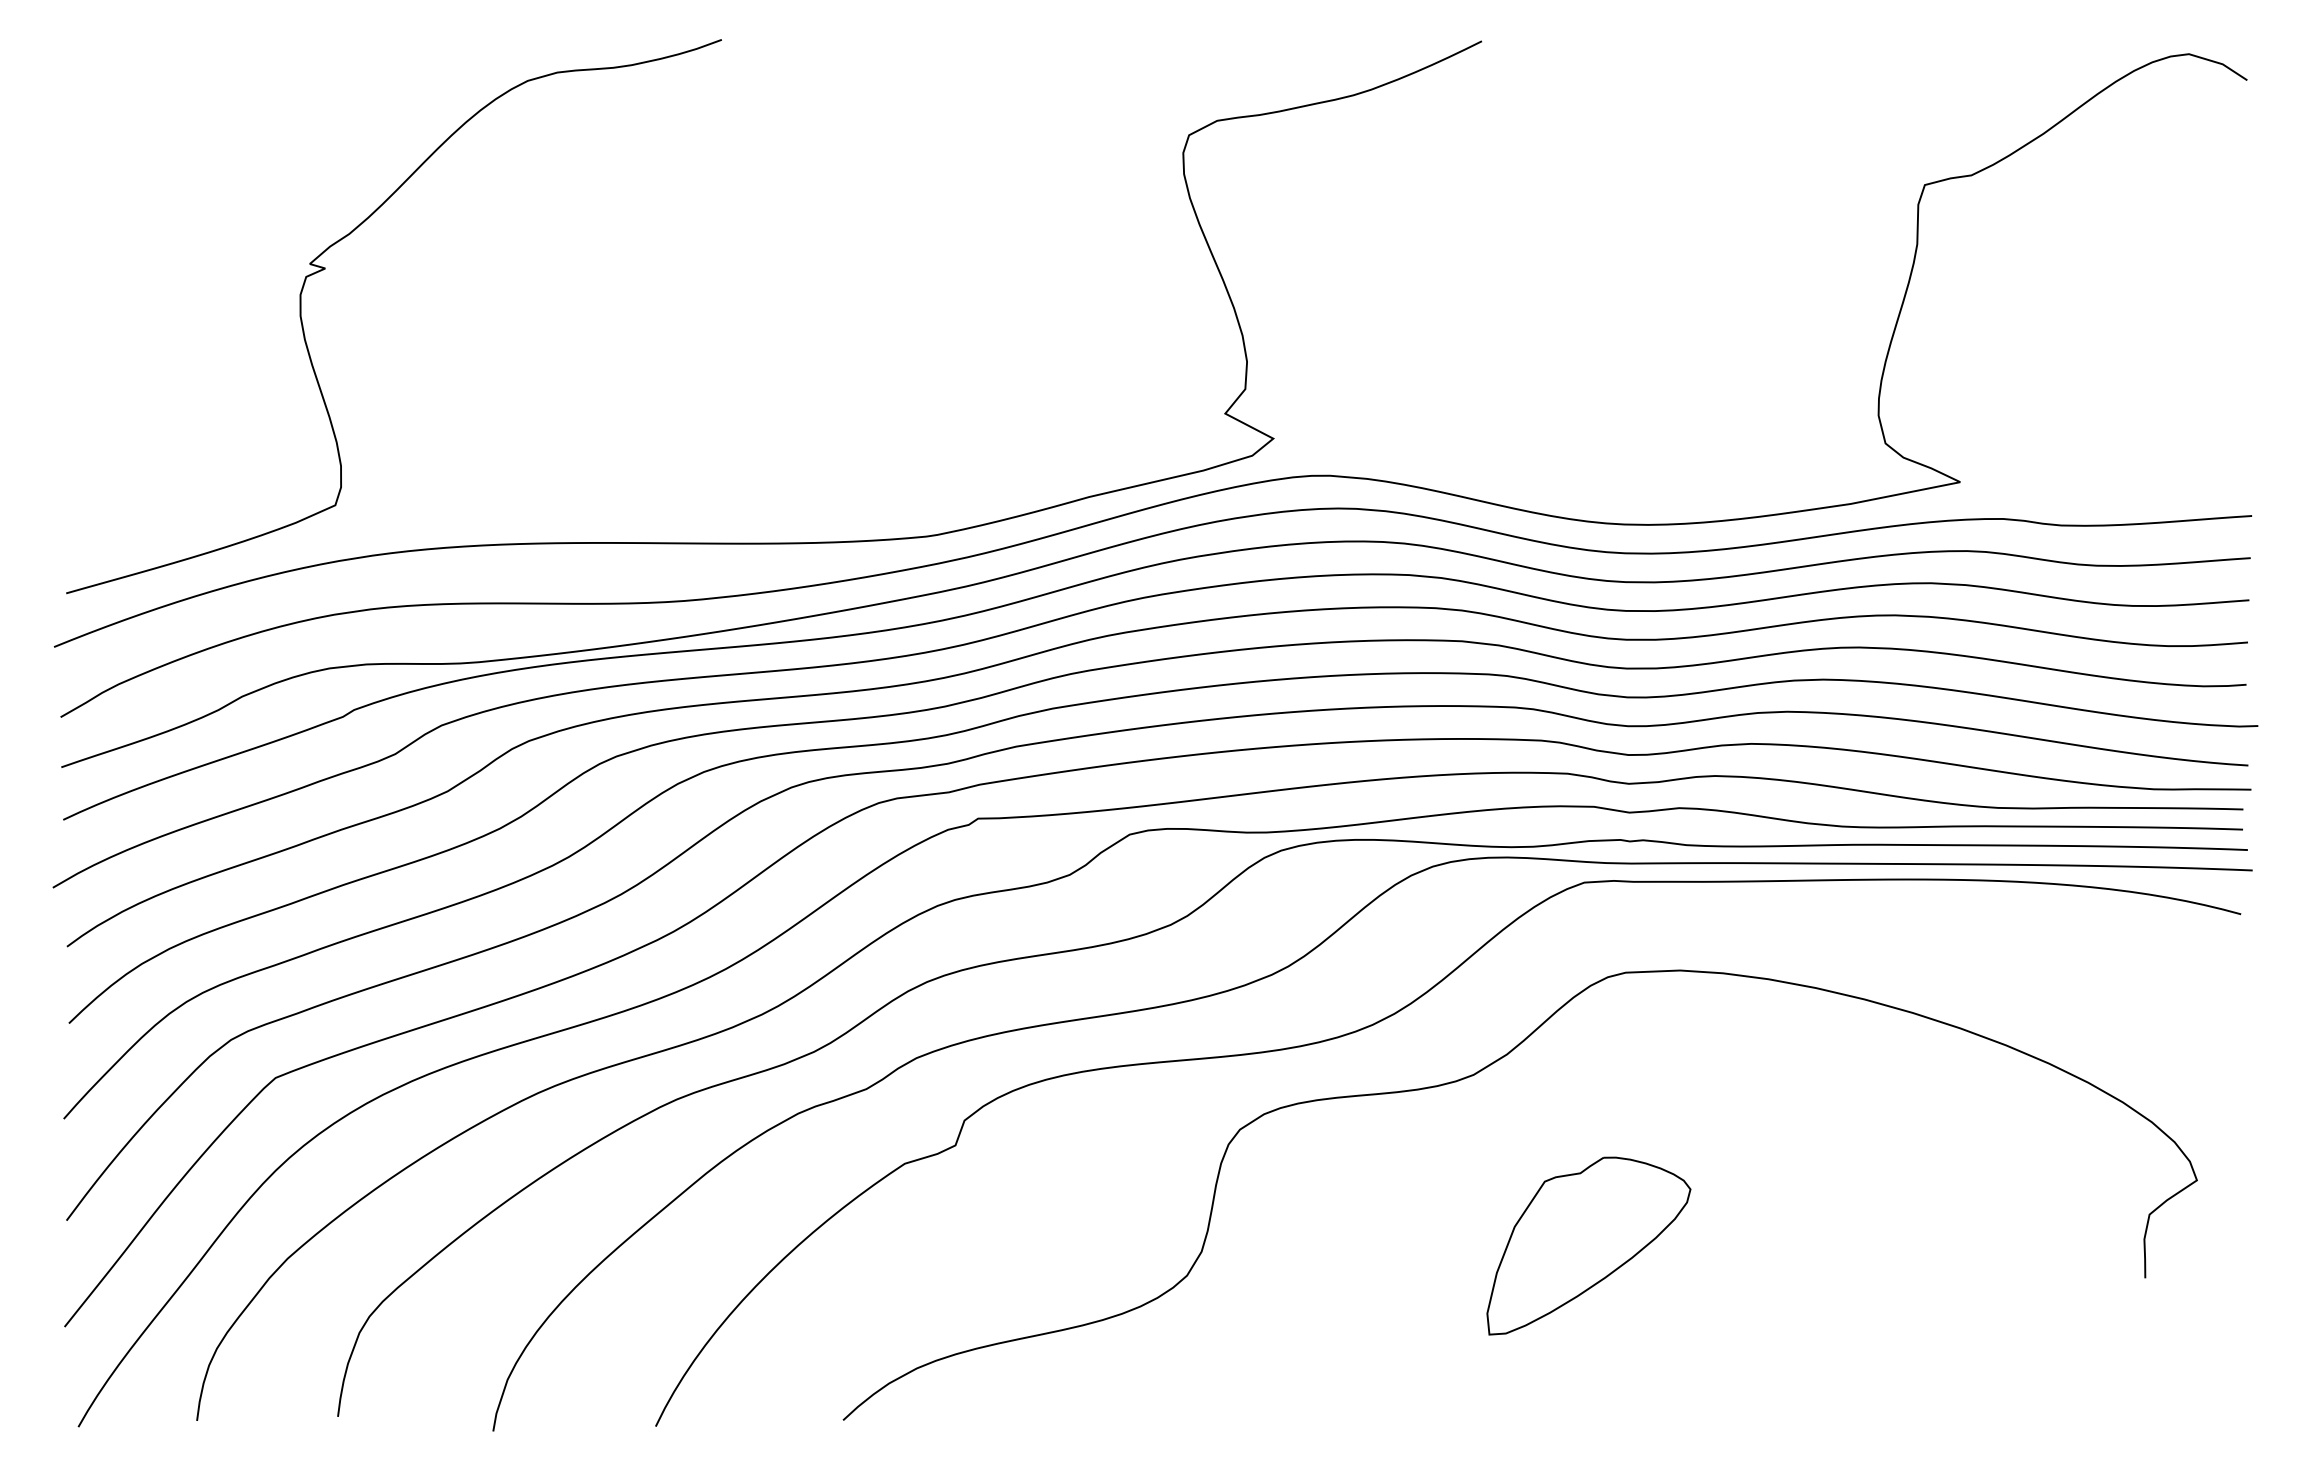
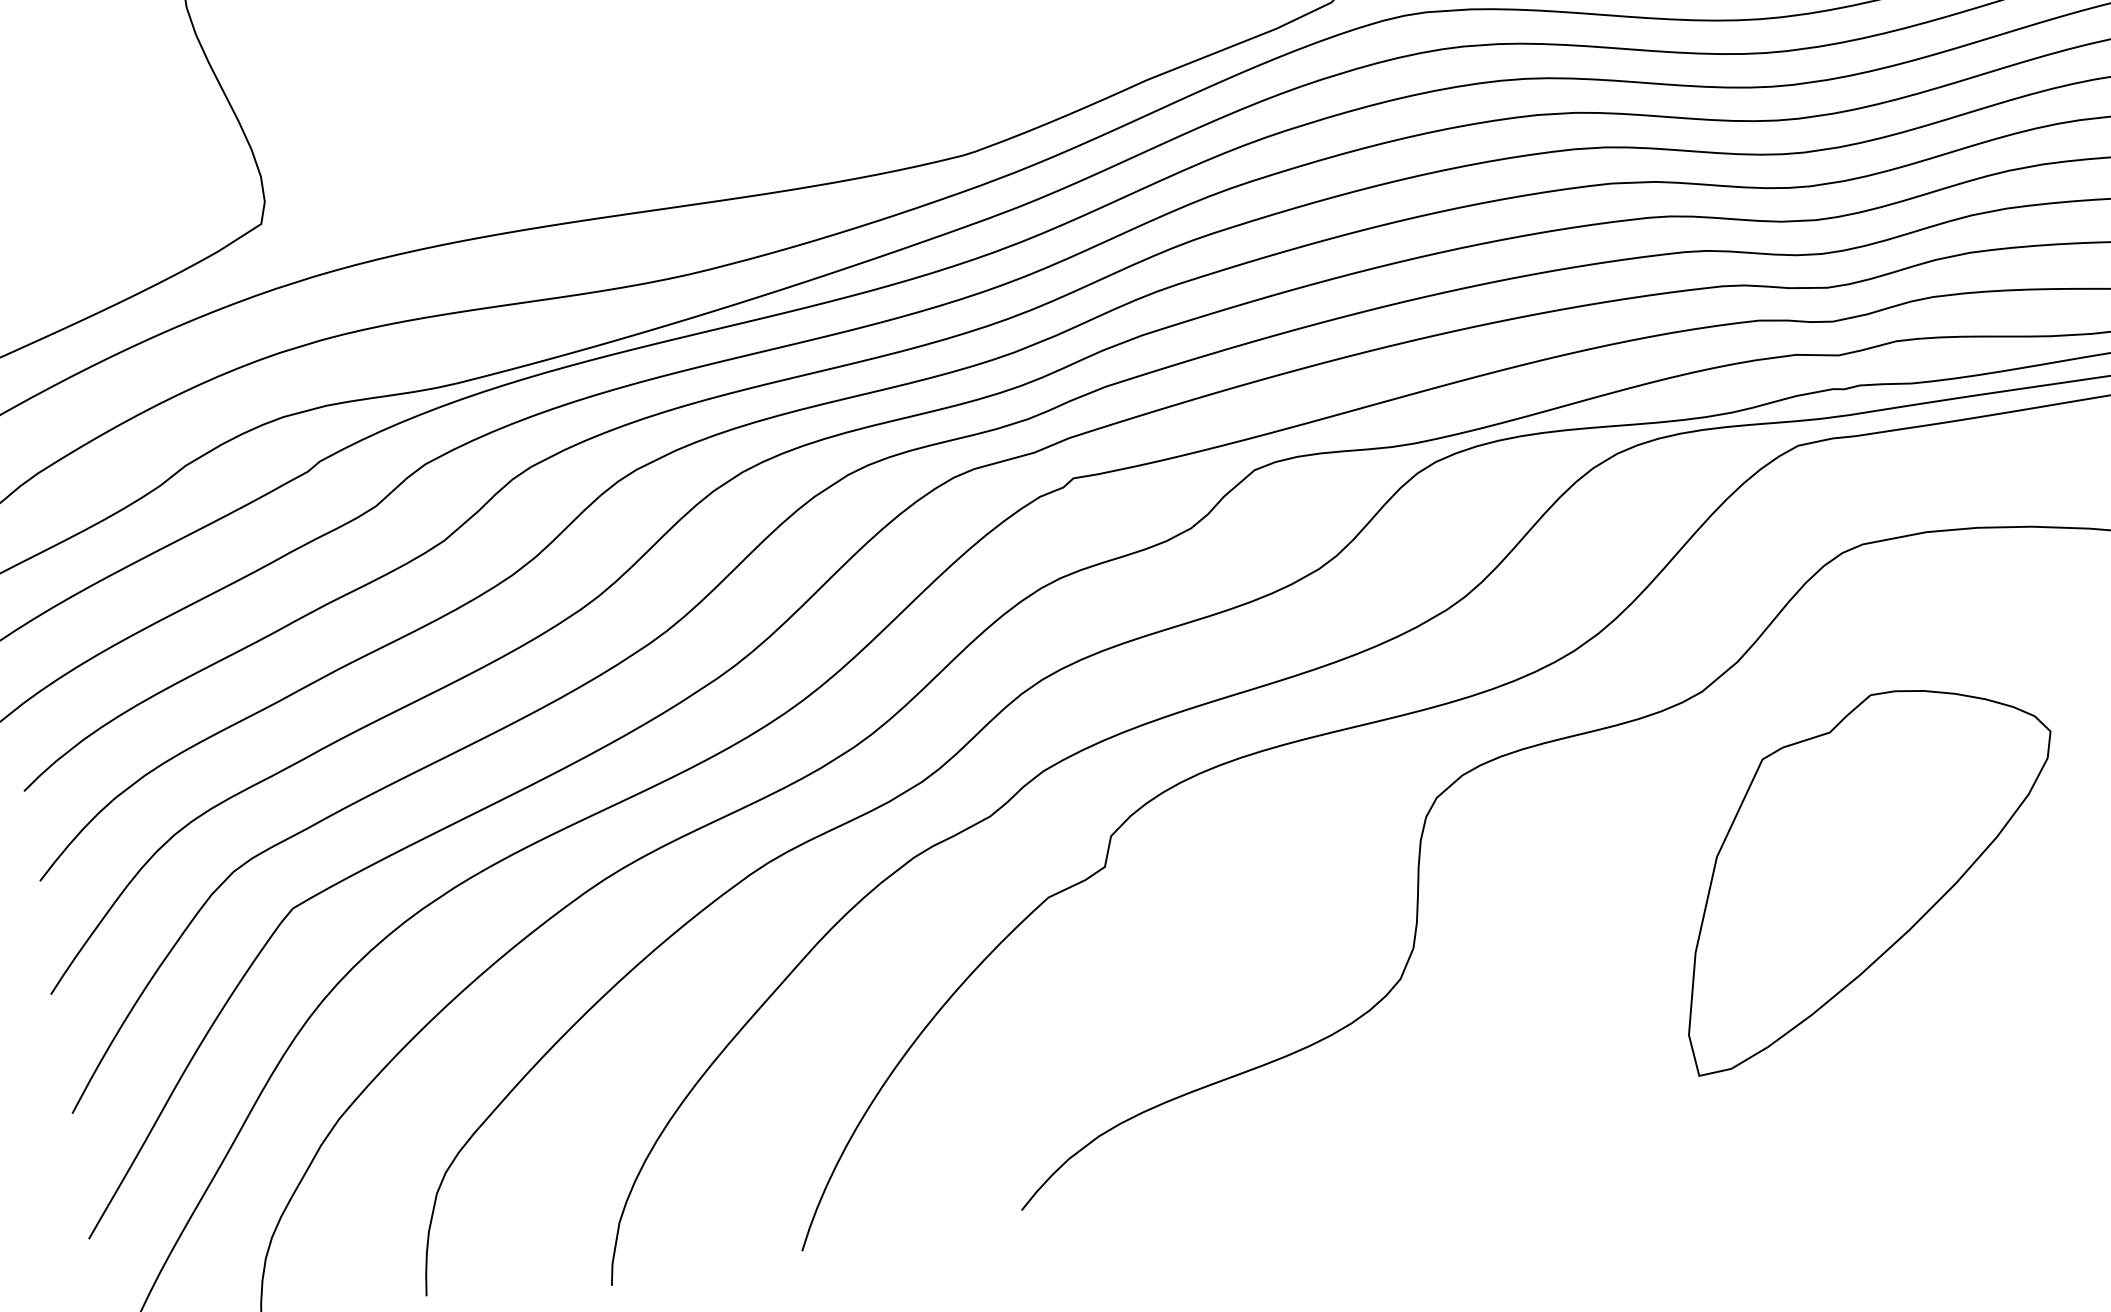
part: (1588, 1245) -> (1867, 872), size x1.67

